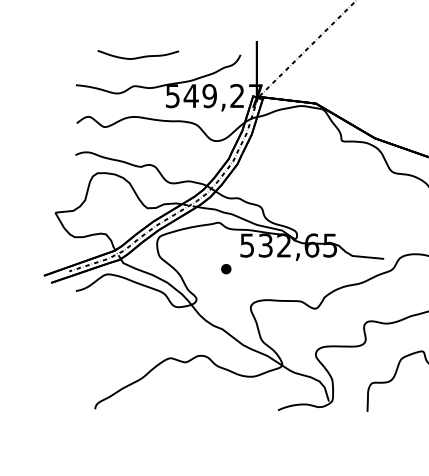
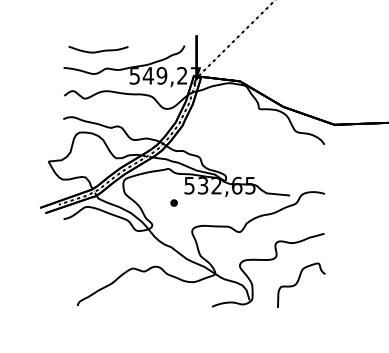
curve: (138, 56) -> (98, 50), moved

